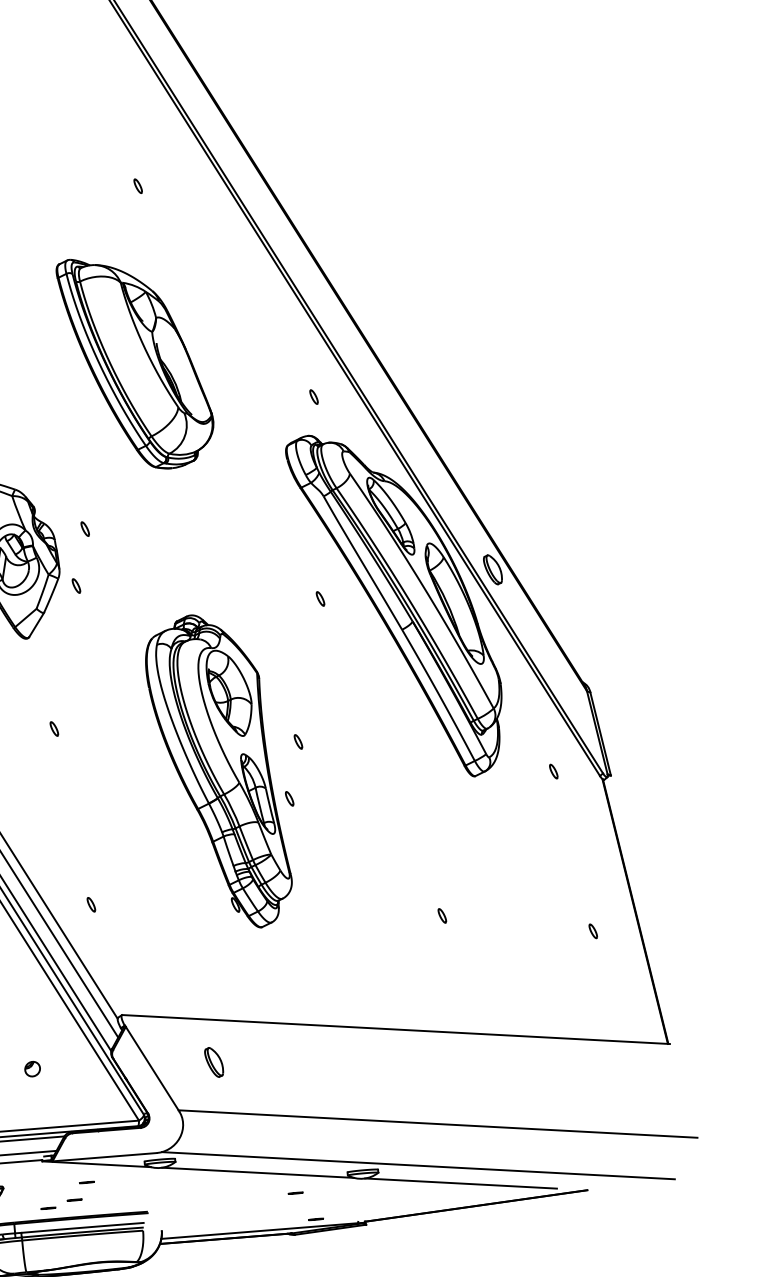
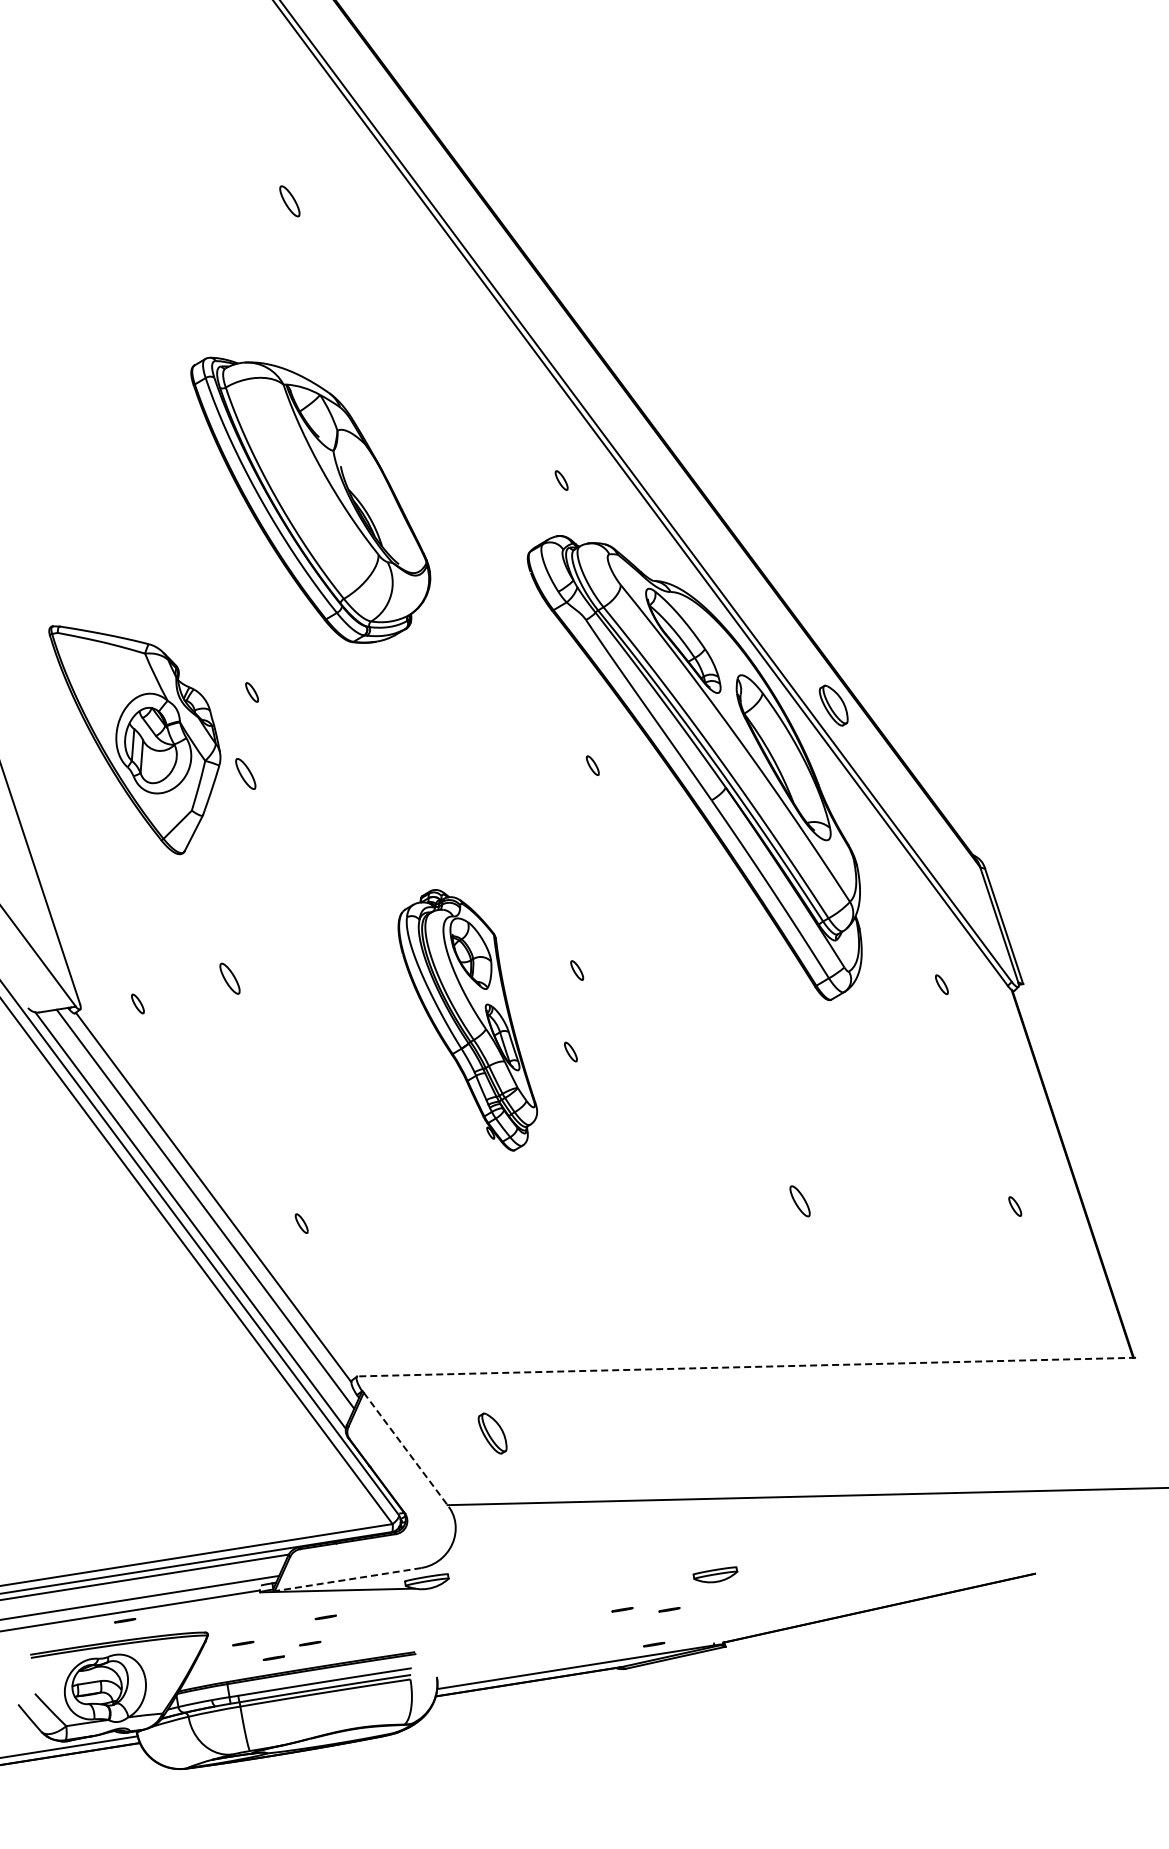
part: (138, 185) -> (289, 200), size x1.6
part: (133, 364) -> (310, 499), moved
part: (76, 585) -> (245, 773), size x1.6
part: (54, 728) -> (230, 978), size x1.6
part: (218, 771) -> (467, 1020), size x0.6
part: (442, 915) -> (799, 1200), size x1.6
line: (395, 1029) -> (746, 1367), solid -> dashed
part: (32, 1068) -> (236, 1462), removed
line: (152, 1069) -> (406, 1450), solid -> dashed
line: (104, 1157) -> (347, 1579), solid -> dashed
line: (417, 1165) -> (792, 1557), removed
line: (257, 1172) -> (566, 1584), removed
line: (461, 1183) -> (855, 1577), removed
line: (328, 1195) -> (669, 1609), added
line: (27, 1196) -> (243, 1643), added

